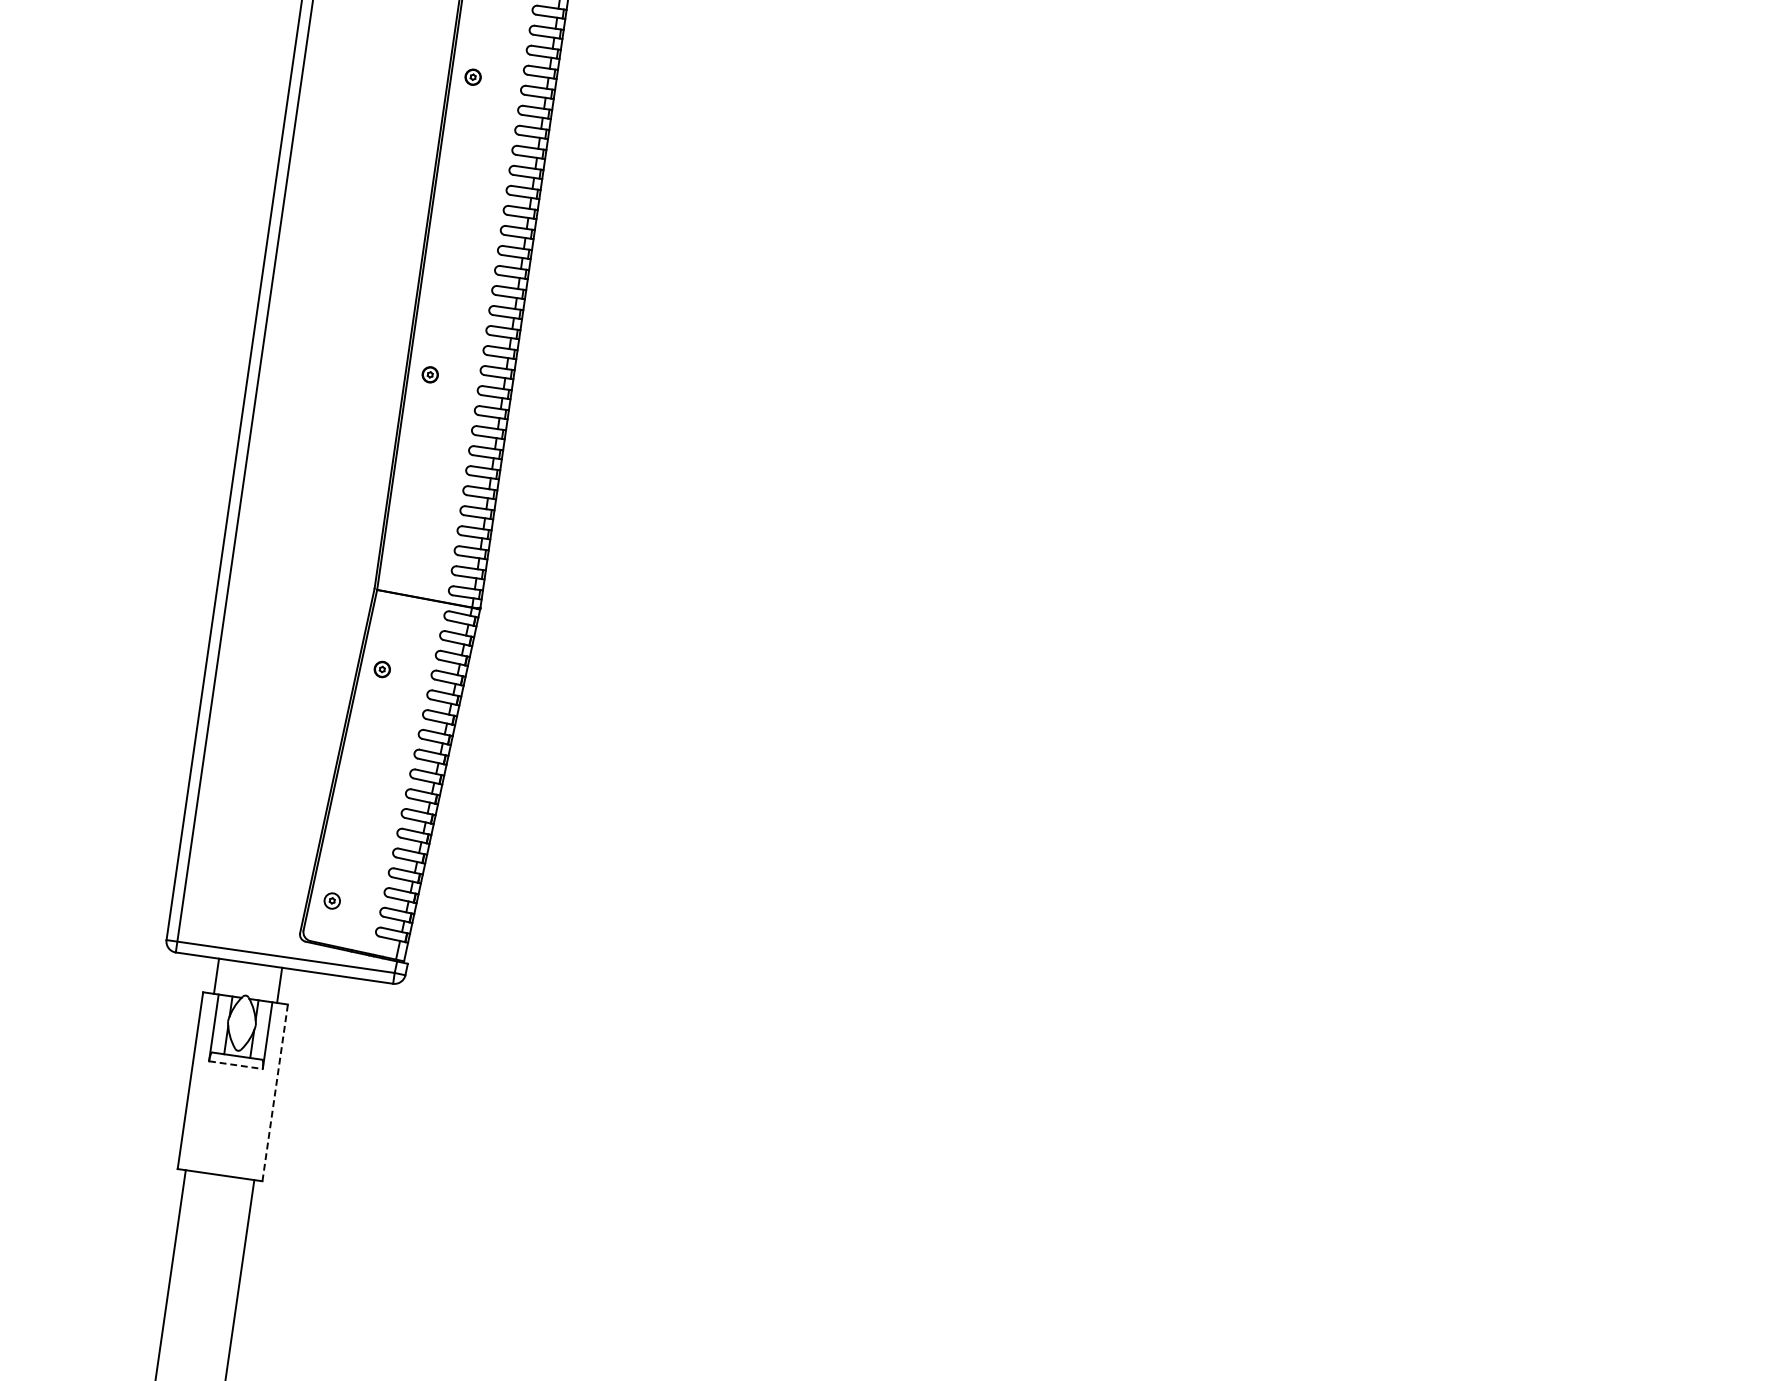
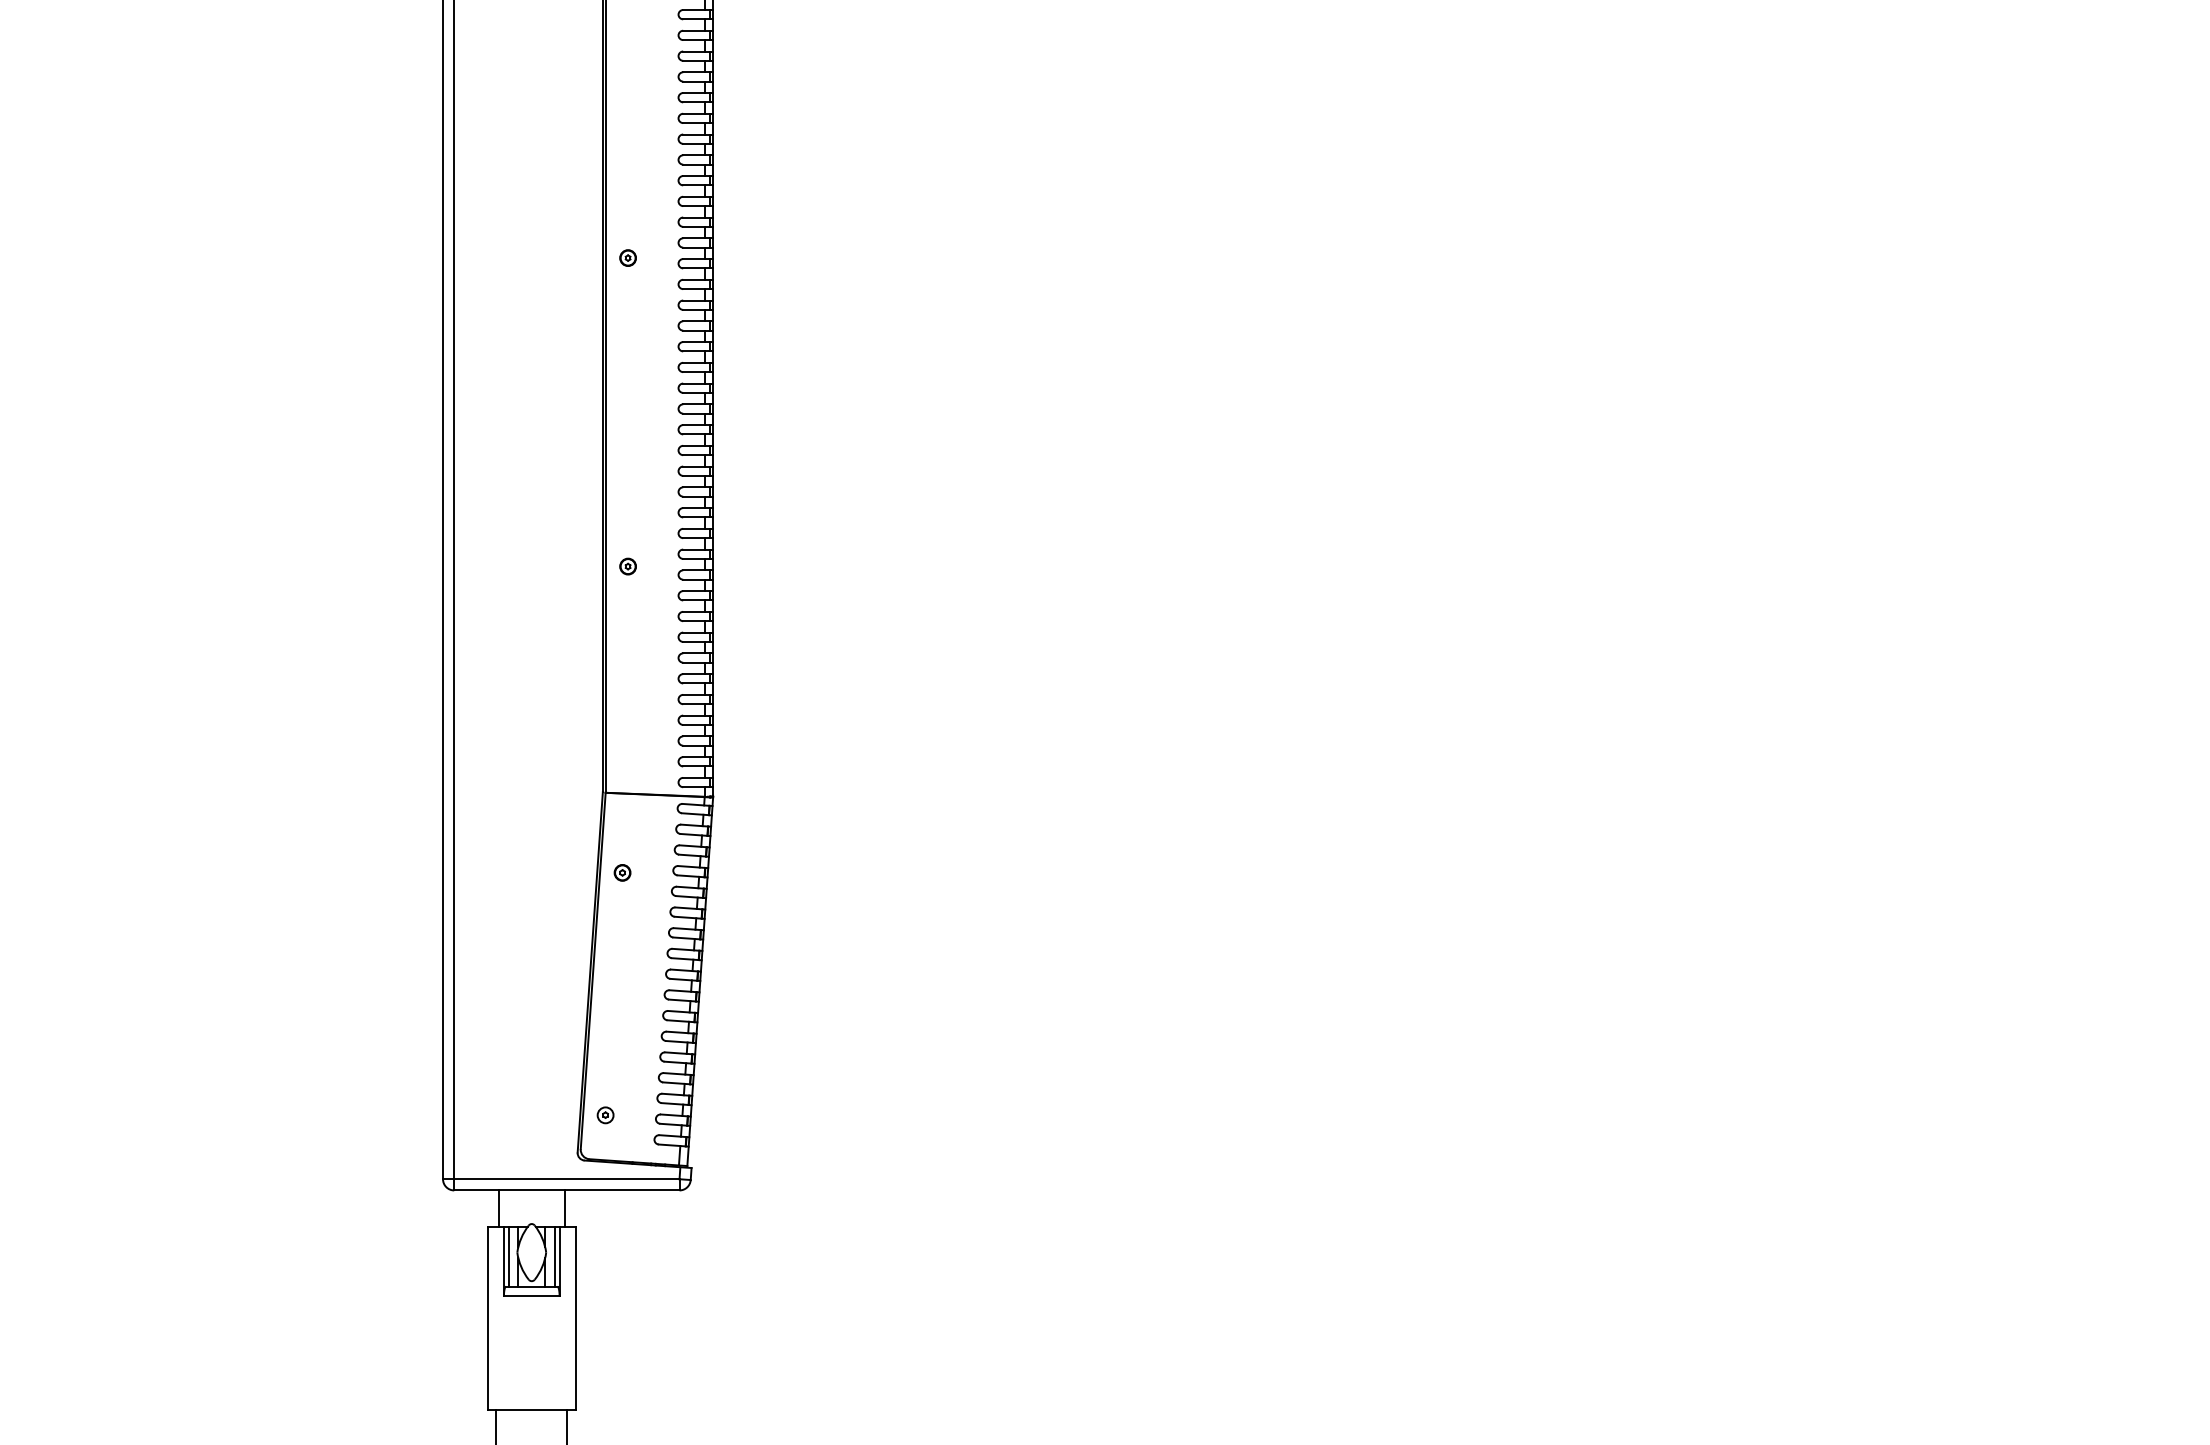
line: (219, 1023) -> (509, 1256), added
line: (263, 1030) -> (554, 1256), added
line: (235, 1065) -> (531, 1296), dashed -> solid
line: (274, 1092) -> (575, 1318), dashed -> solid

